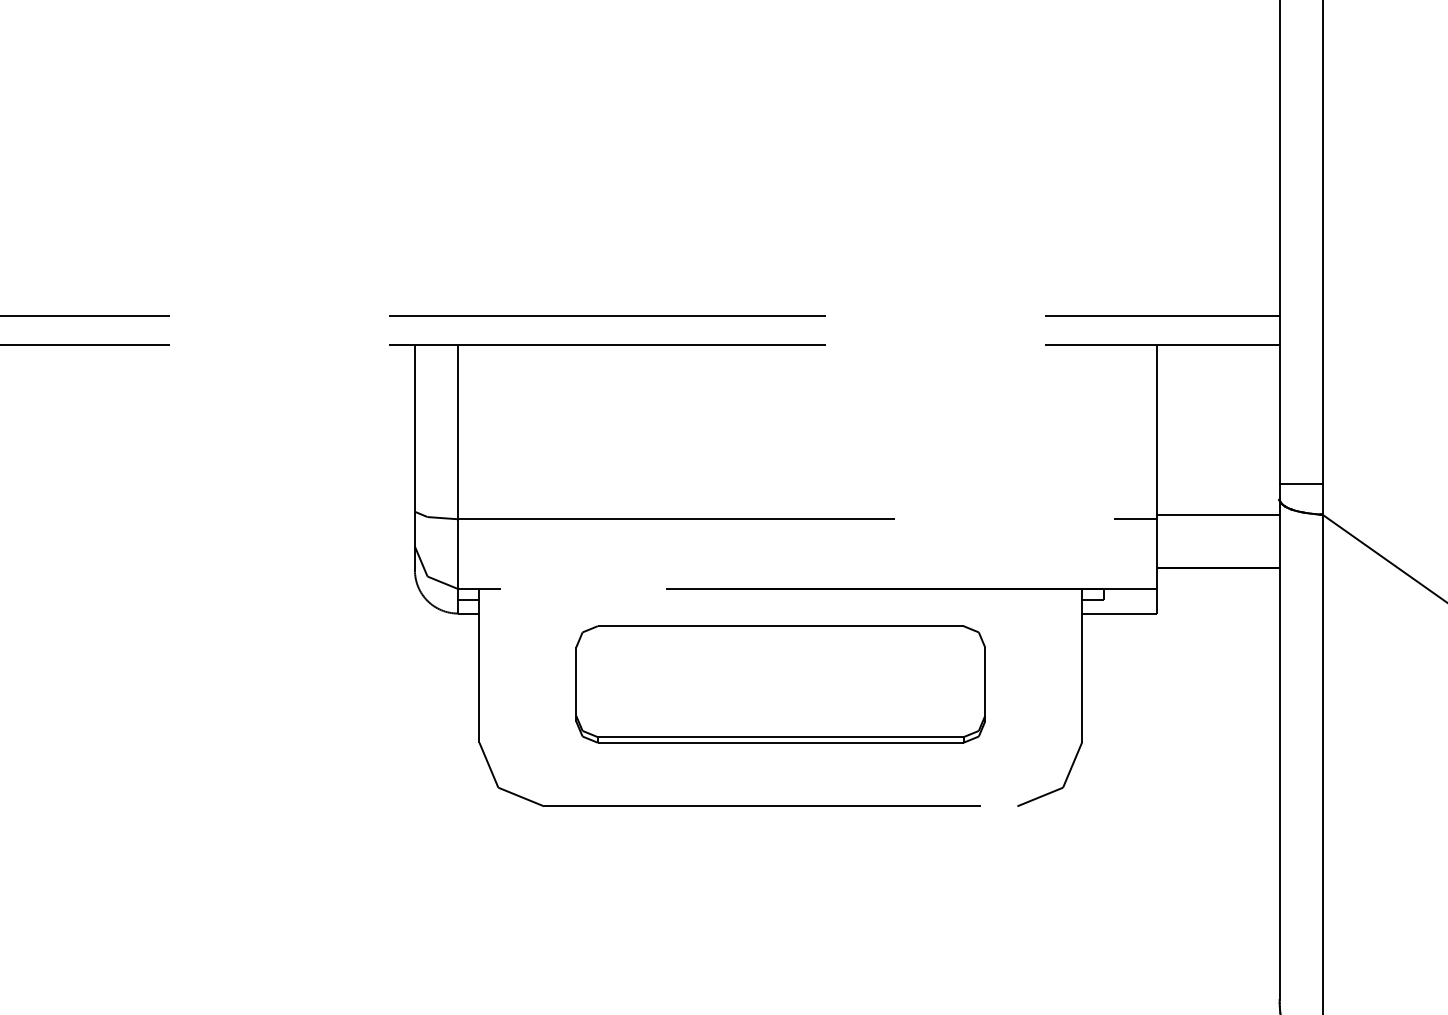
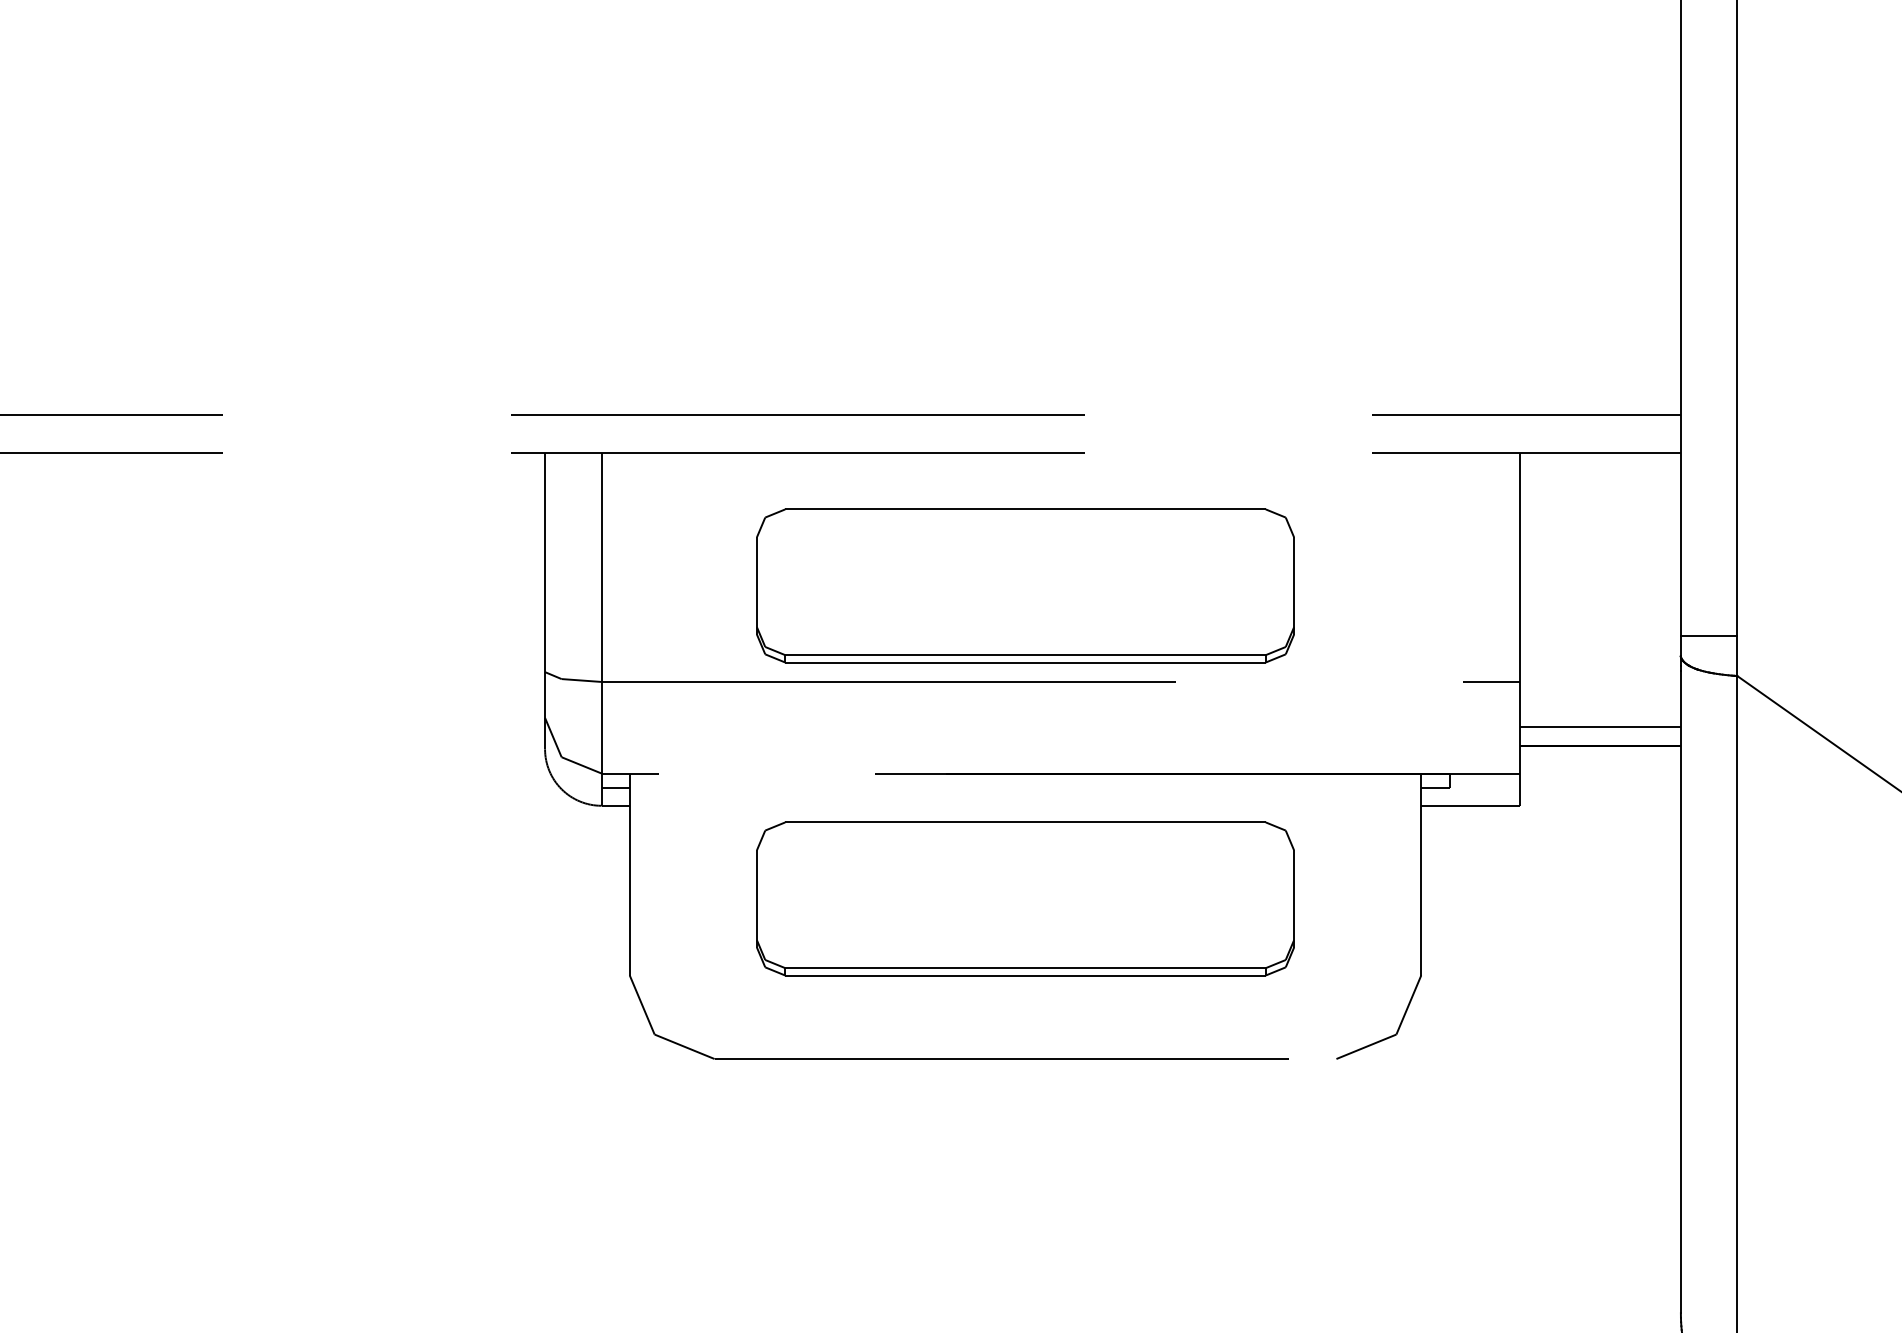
part: (780, 445) -> (1025, 585), added
line: (1218, 515) -> (1600, 727), moved

